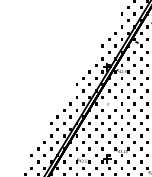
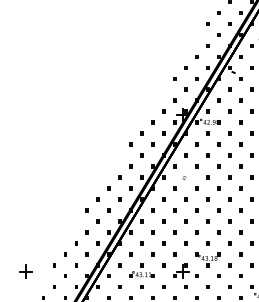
part: (15, 158) -> (26, 270), added

